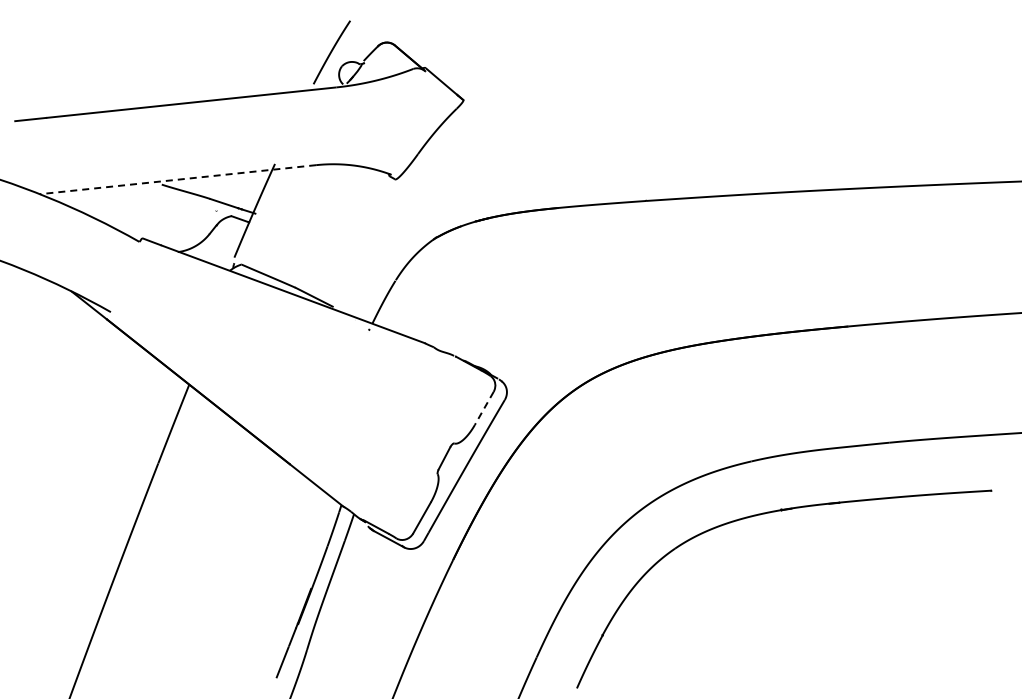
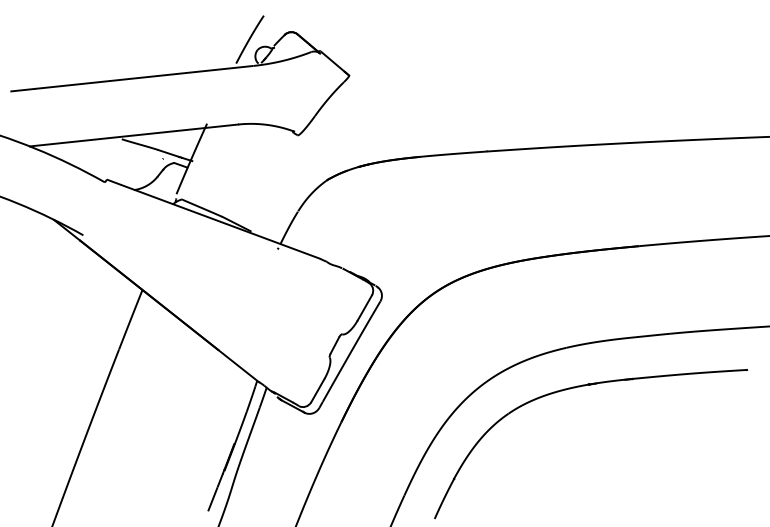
line: (178, 179) -> (134, 135), dashed -> solid
line: (484, 408) -> (365, 307), dashed -> solid

